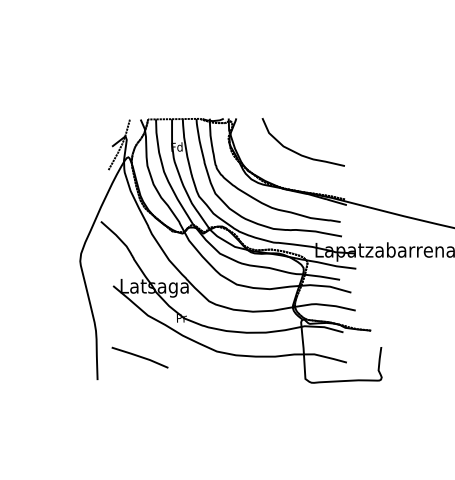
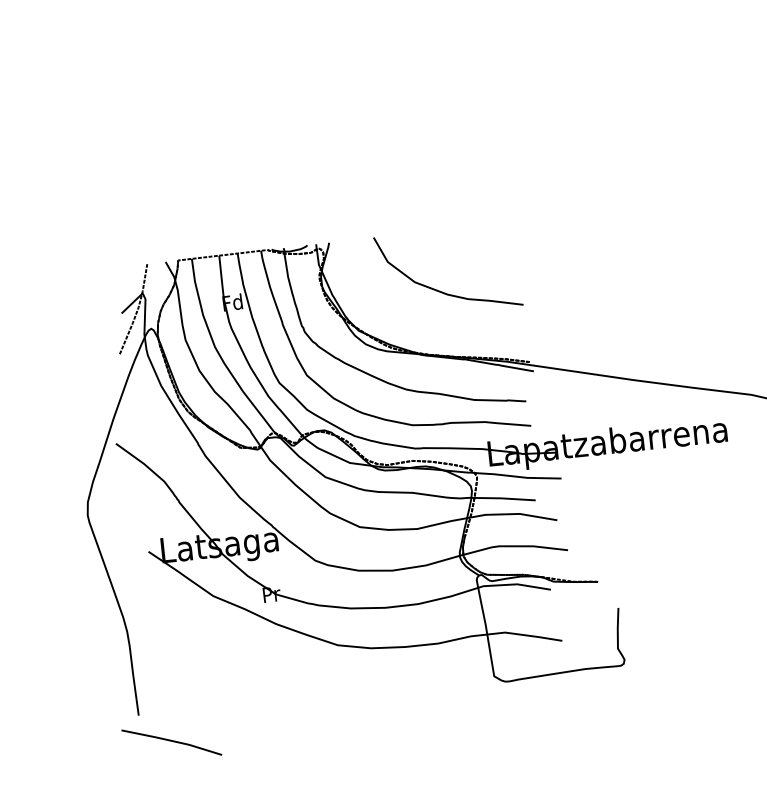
line: (139, 357) -> (170, 742), moved

